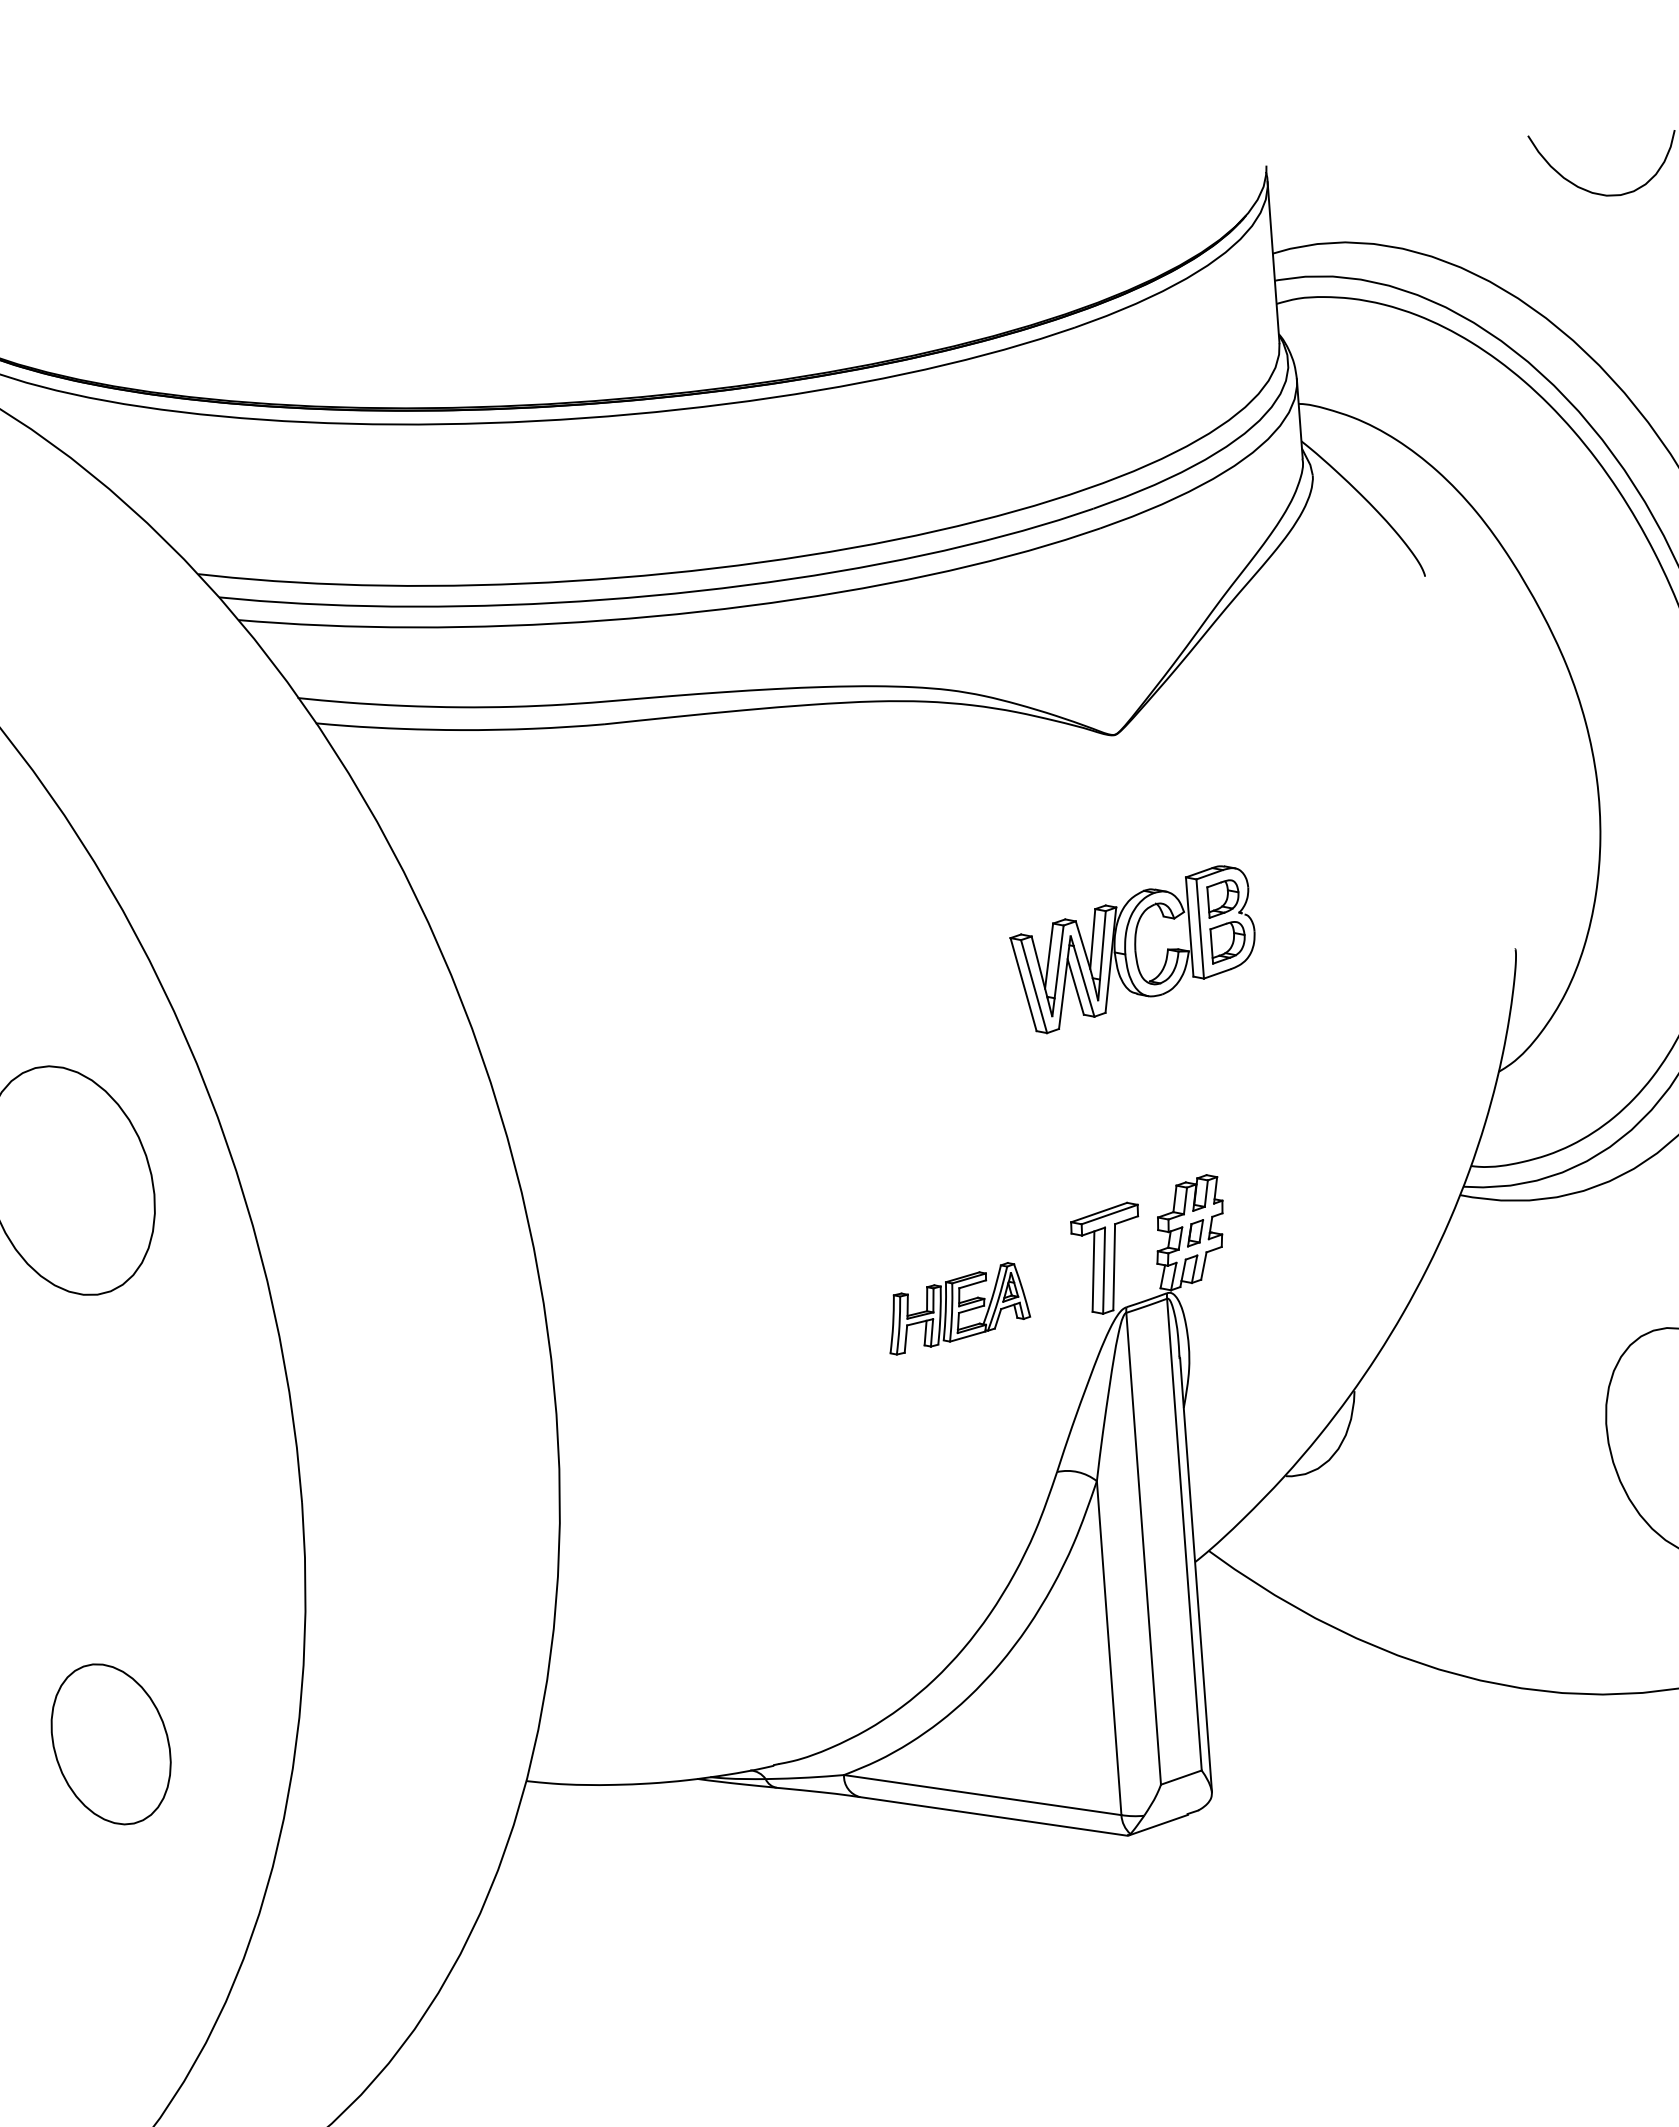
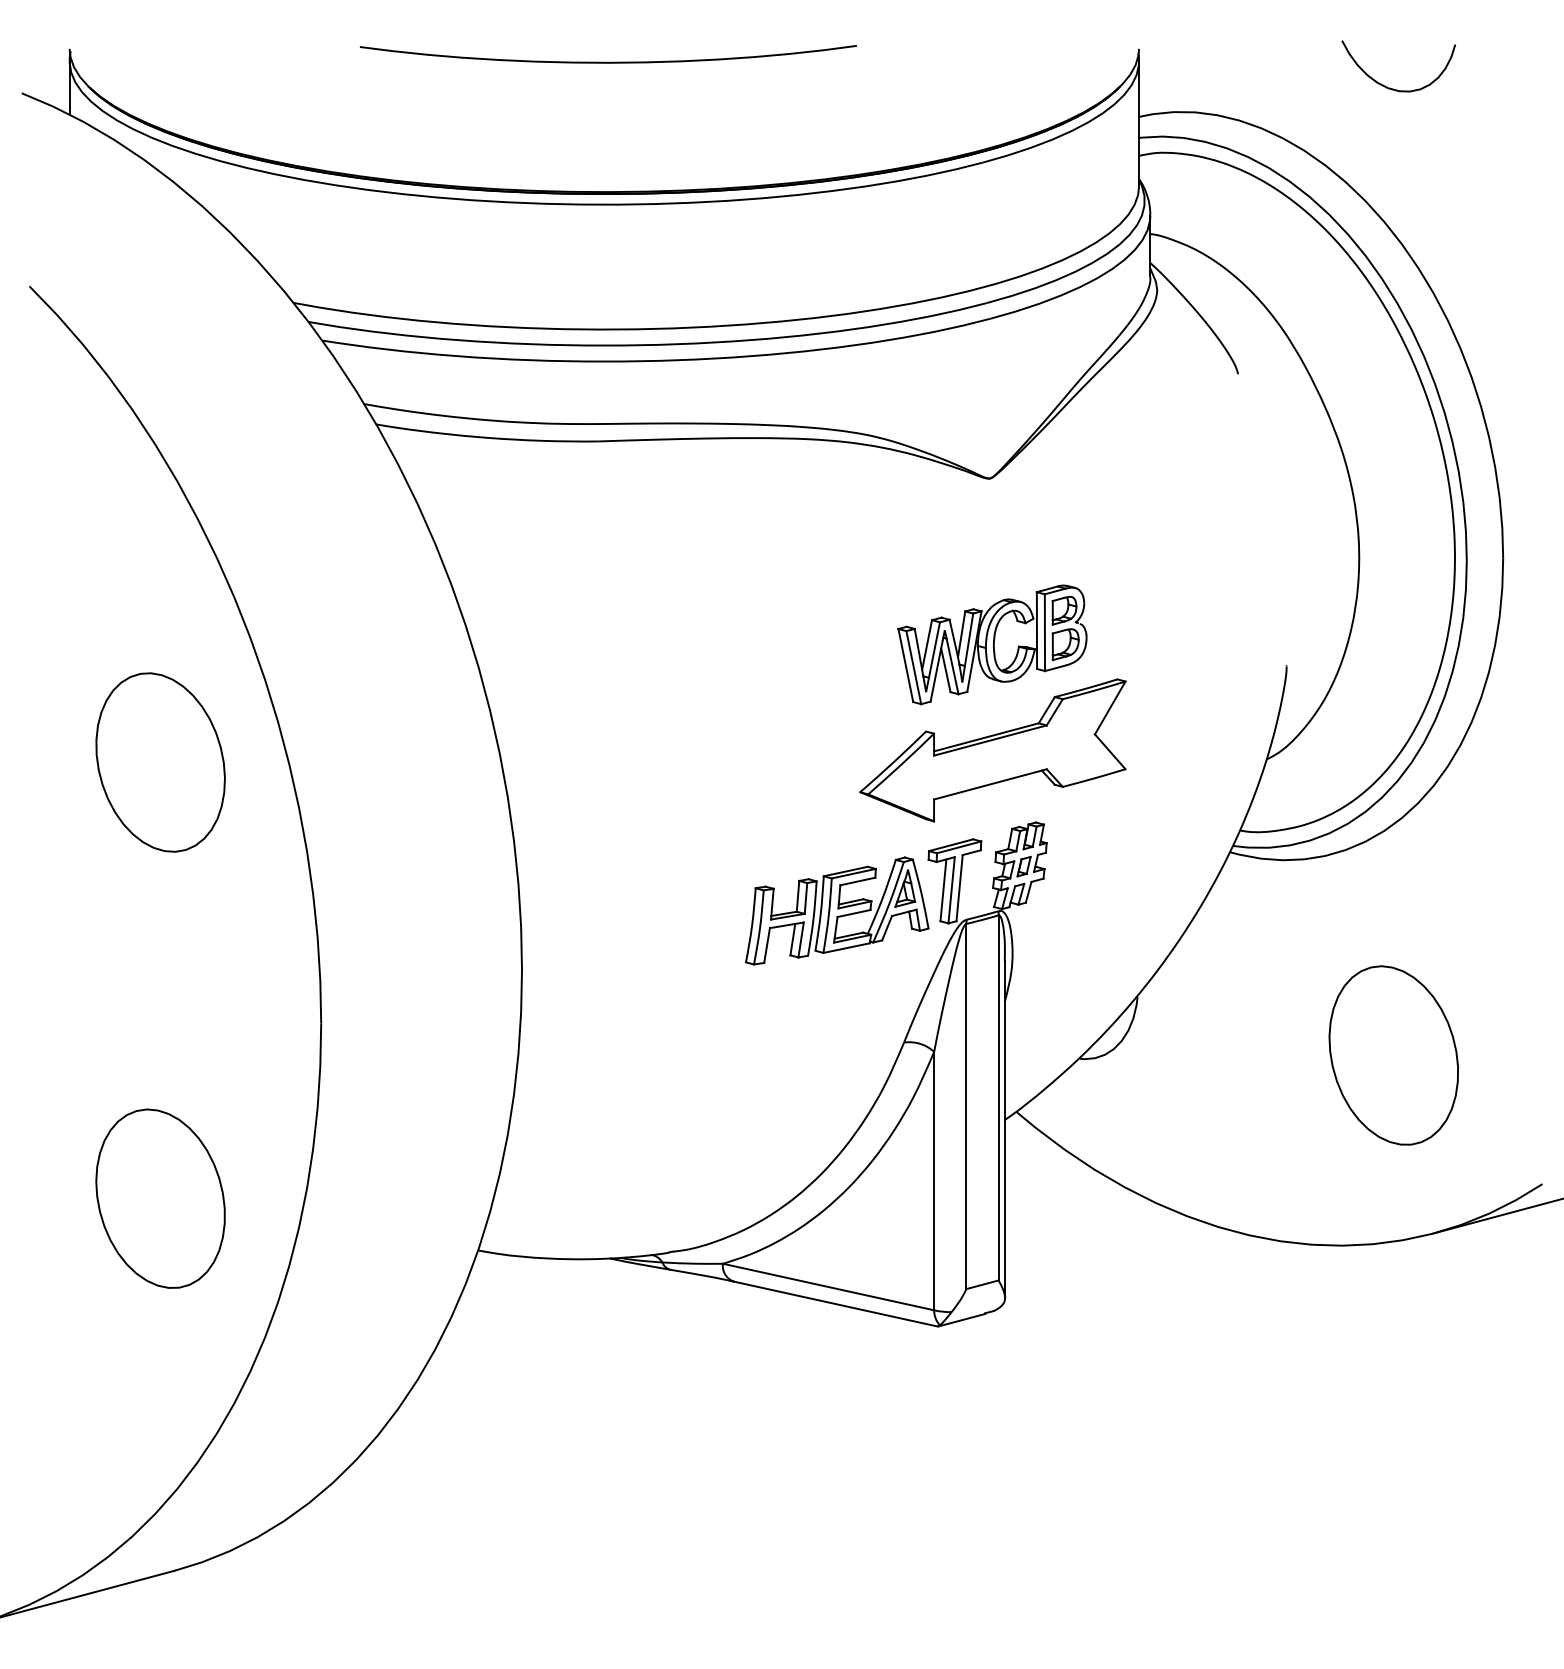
curve: (580, 232) -> (607, 61), added
part: (1143, 1086) -> (992, 750), added
part: (958, 1307) -> (837, 910), size x1.67
part: (111, 1744) -> (160, 1198), size x1.43

